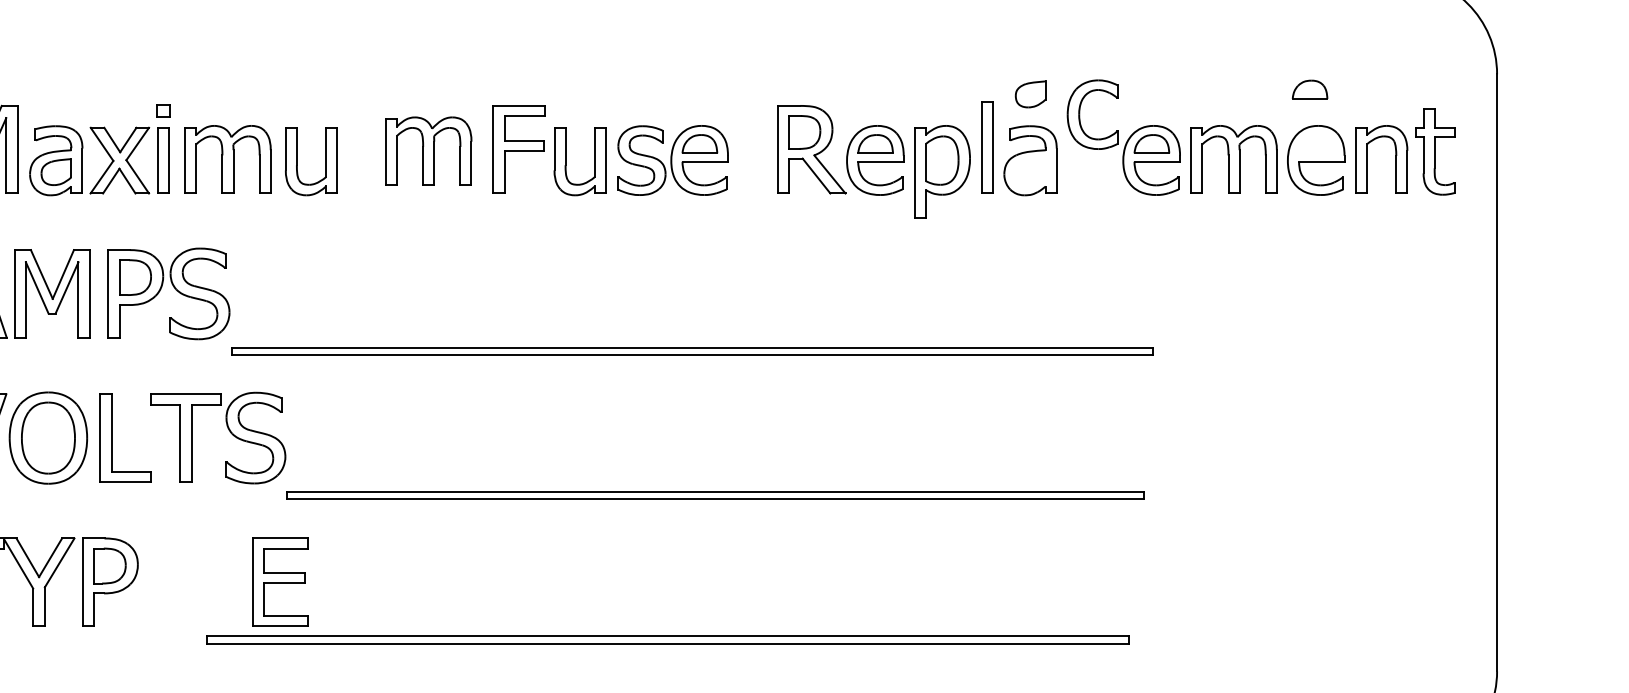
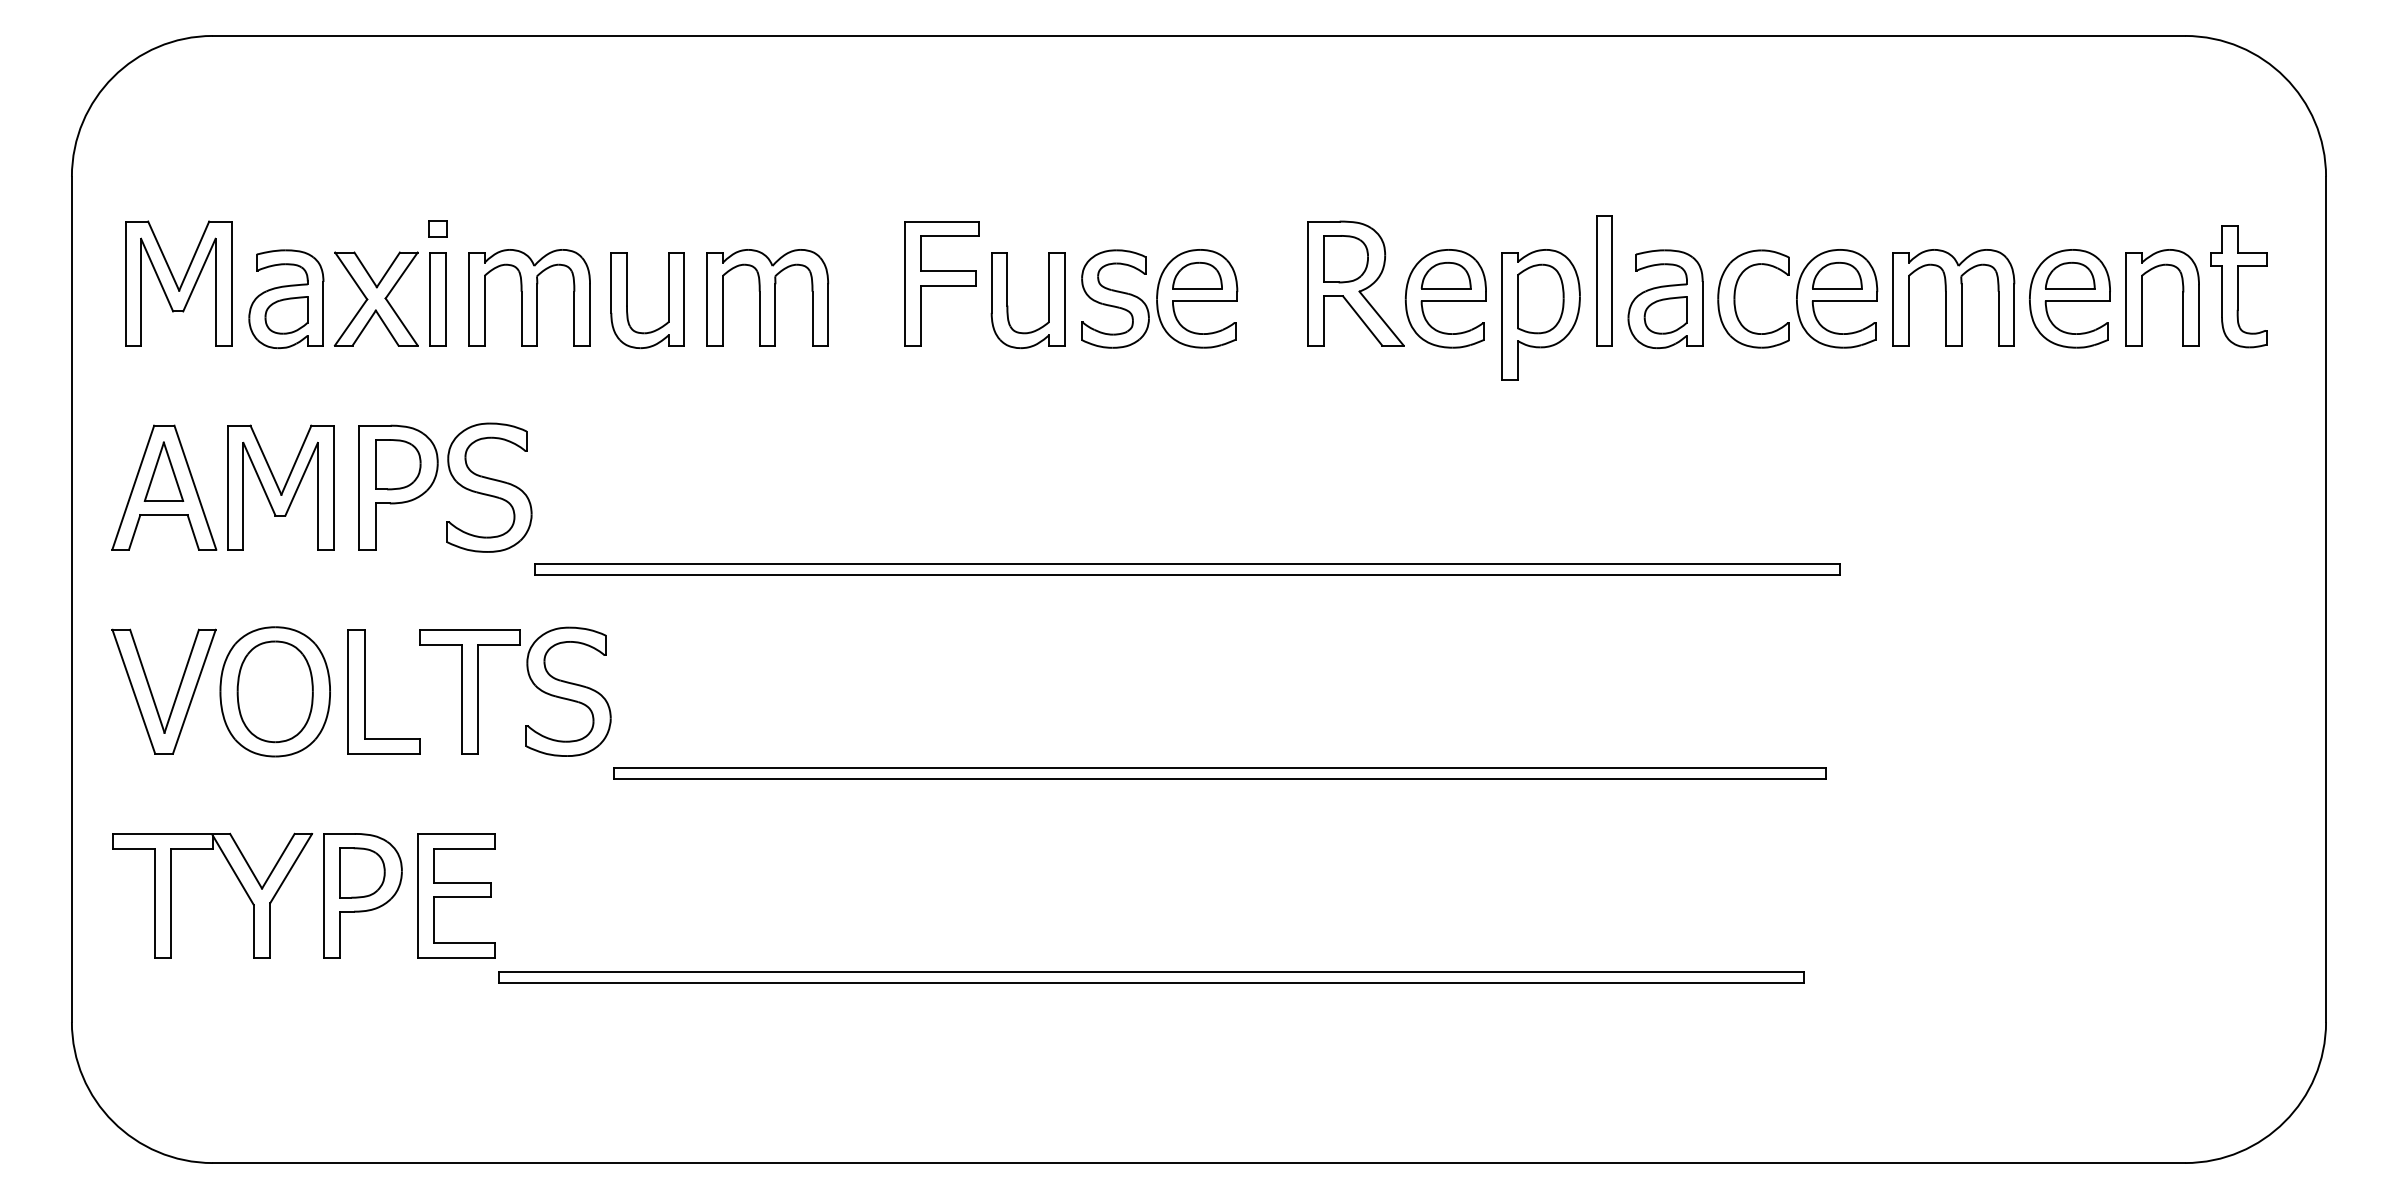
part: (1310, 89) -> (2070, 275), moved
part: (1030, 94) -> (1665, 315), moved
part: (1079, 114) -> (1735, 298), moved
part: (428, 151) -> (767, 297), moved
part: (280, 581) -> (456, 895), moved

